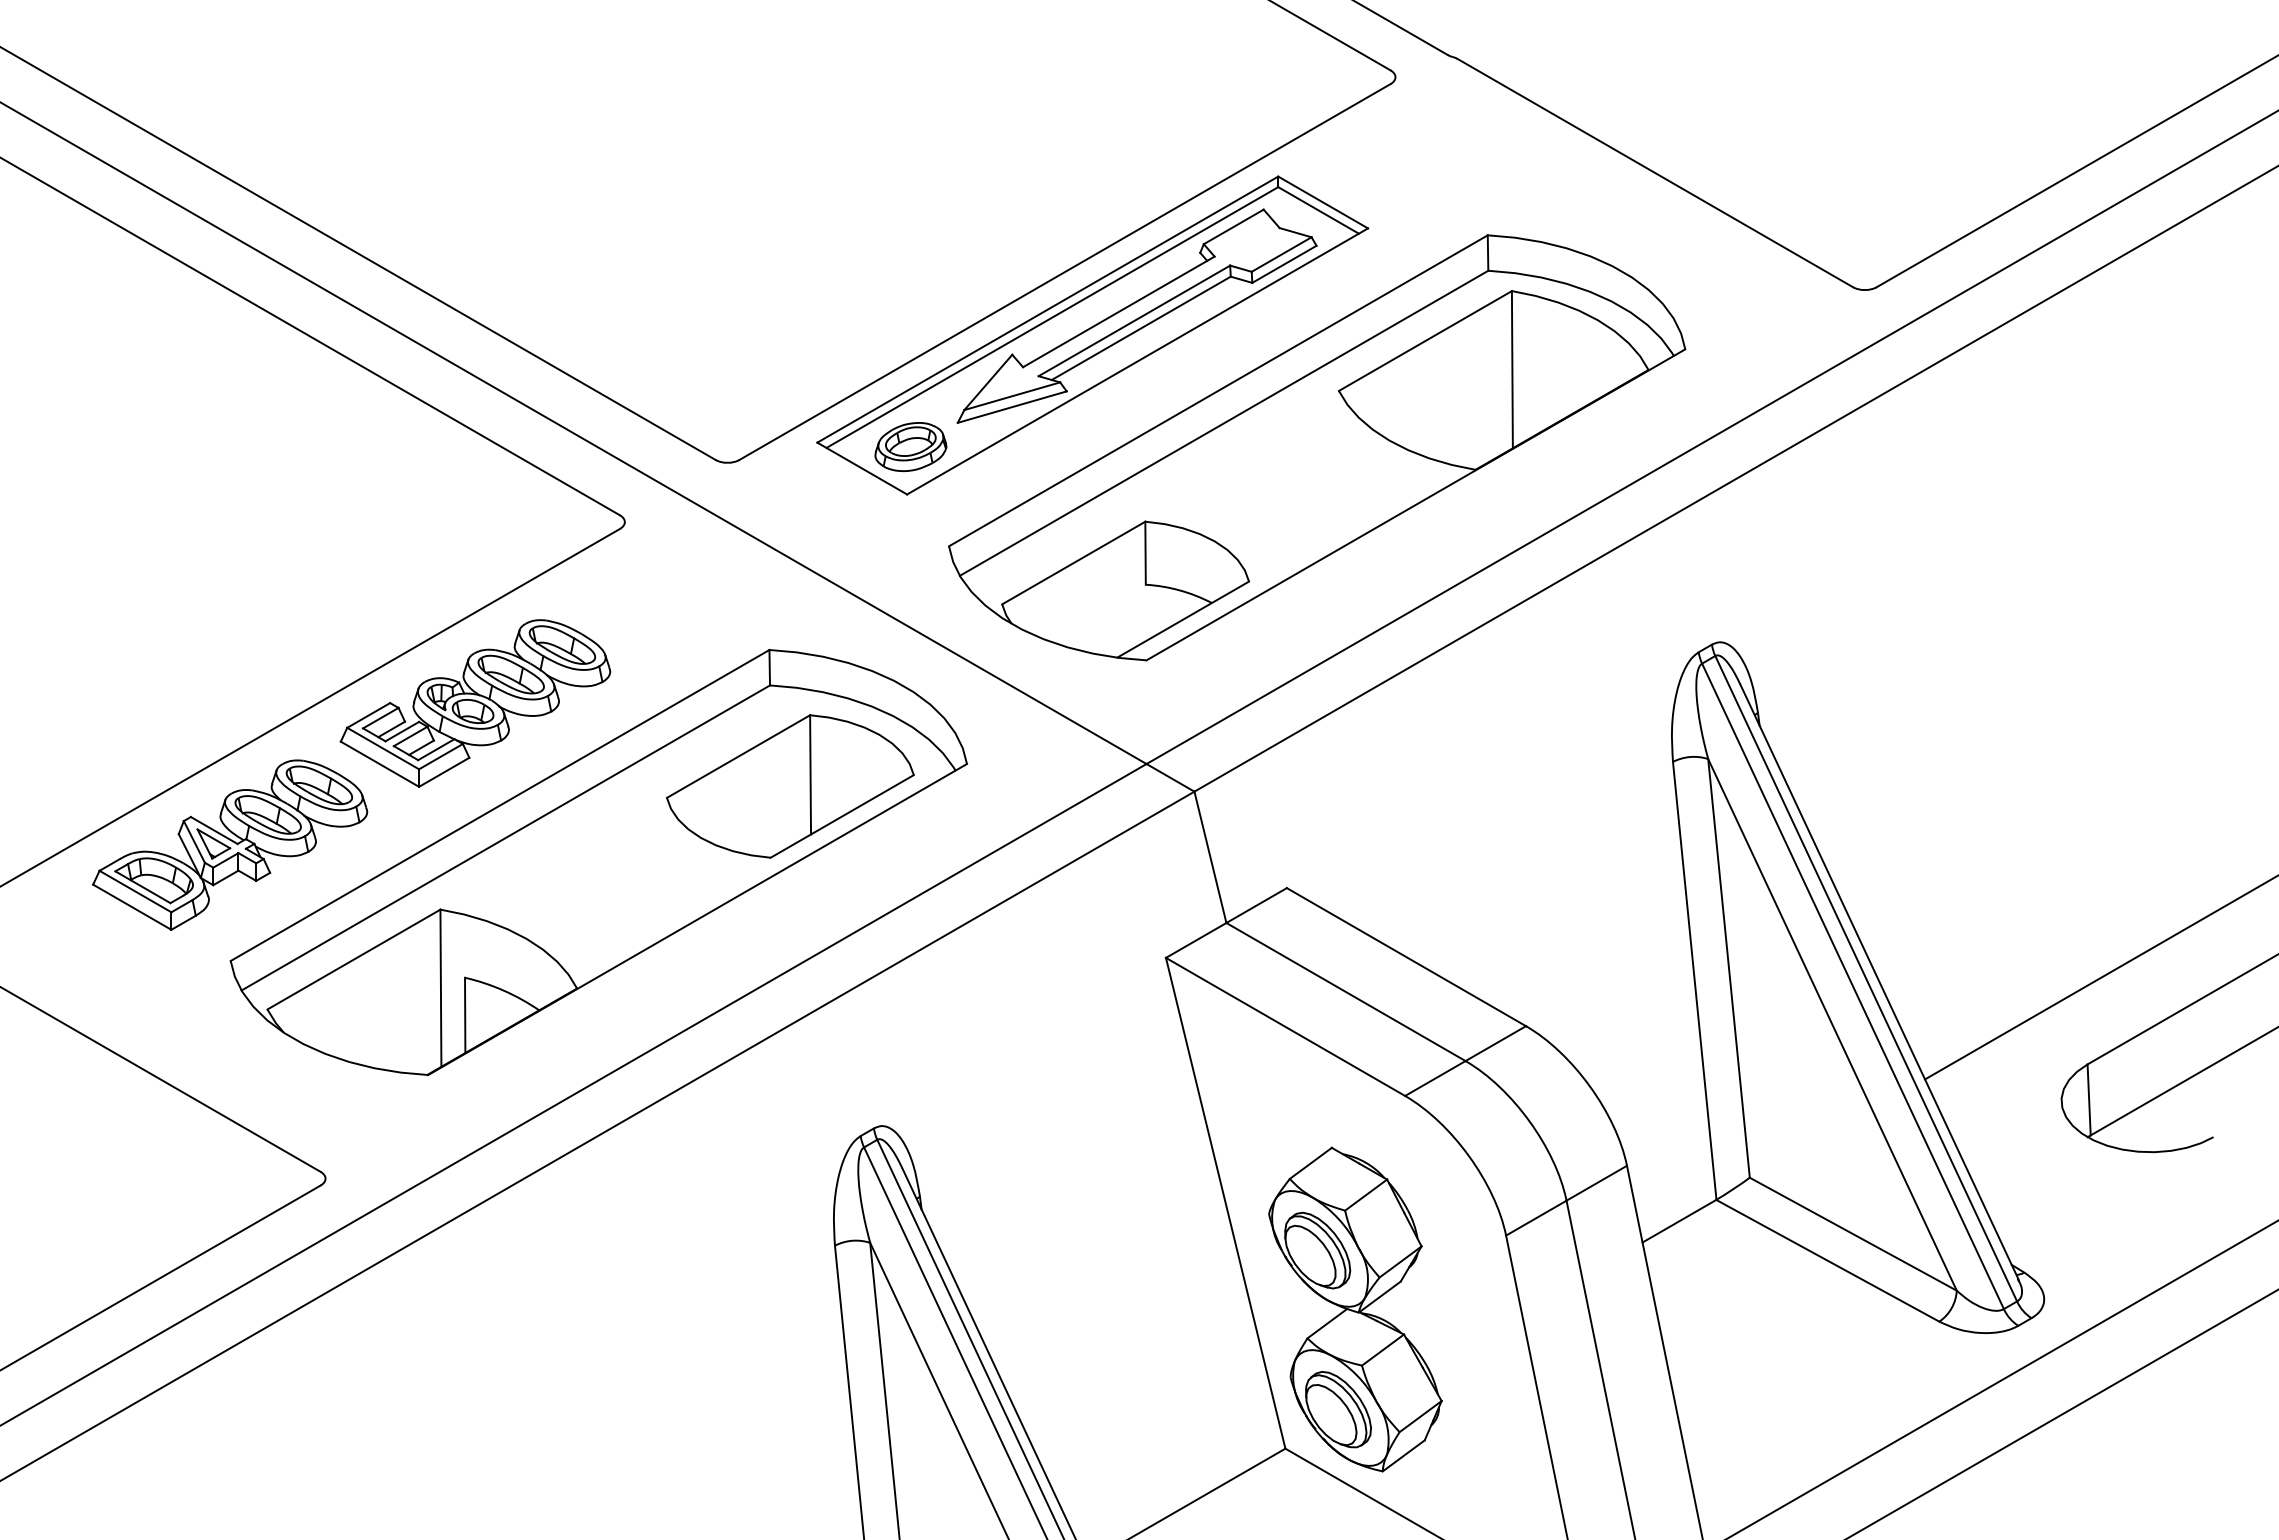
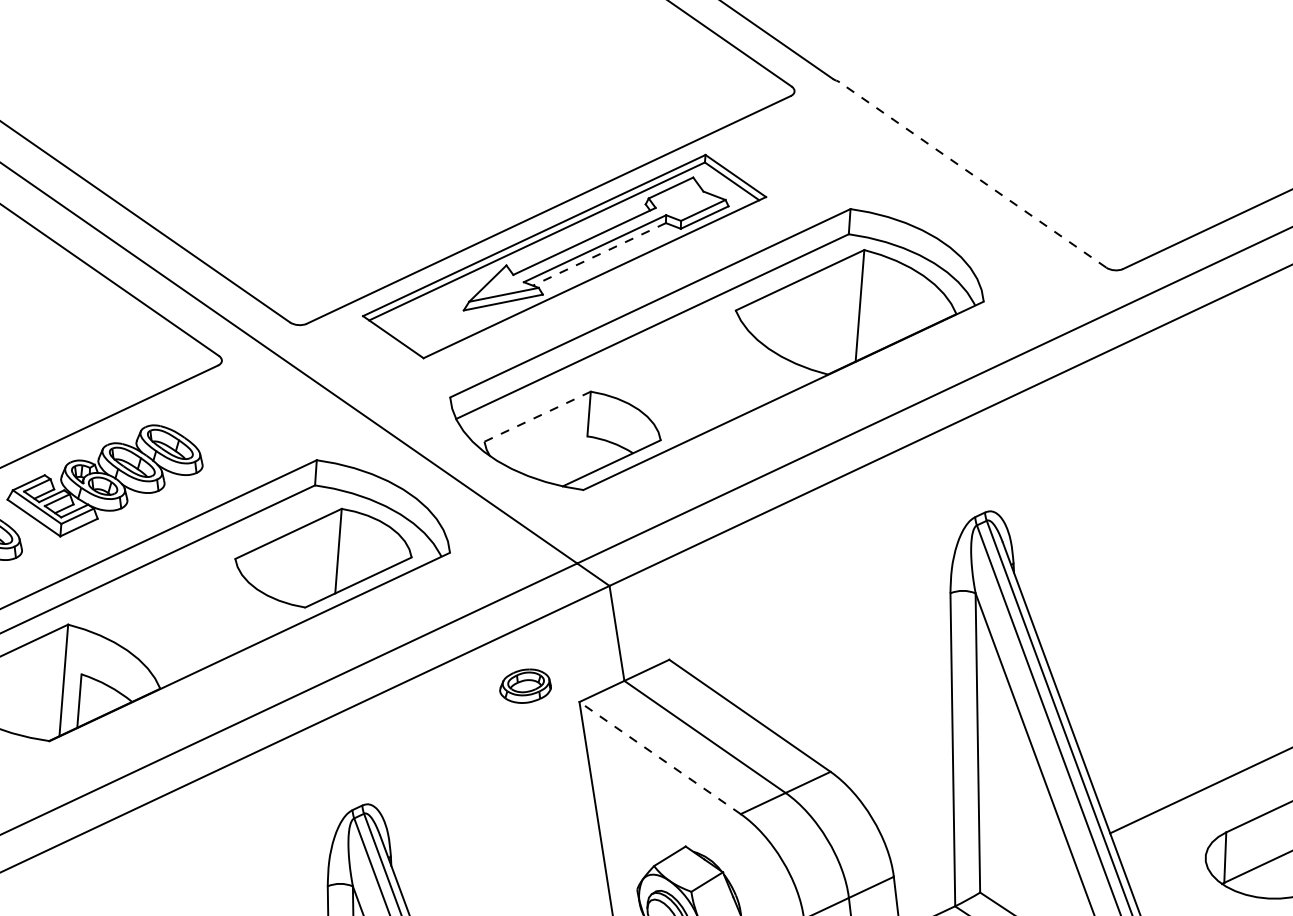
line: (1654, 172) -> (972, 174), solid -> dashed
line: (1140, 328) -> (598, 254), solid -> dashed
part: (910, 446) -> (525, 685), moved
line: (1073, 563) -> (537, 417), solid -> dashed
line: (1285, 1026) -> (660, 757), solid -> dashed

